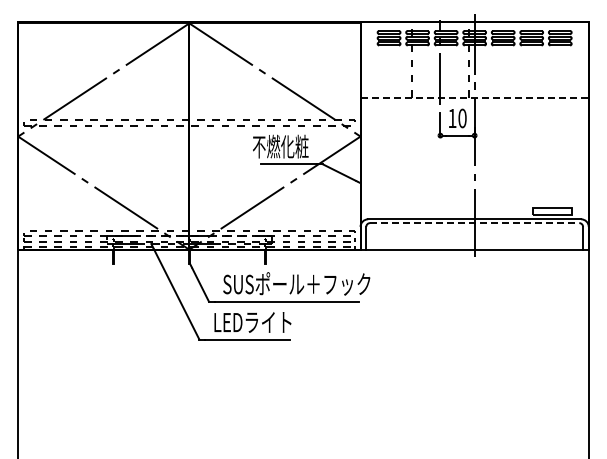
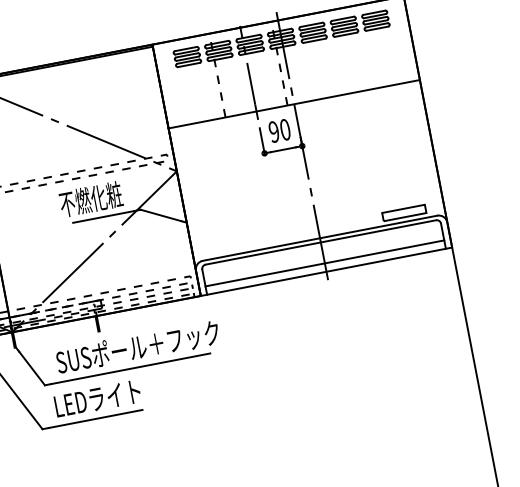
line: (475, 97) -> (295, 103), dashed -> solid
text: (452, 118) -> (274, 131), 10 -> 90
line: (474, 223) -> (320, 242), dashed -> solid
line: (474, 242) -> (324, 263), added

